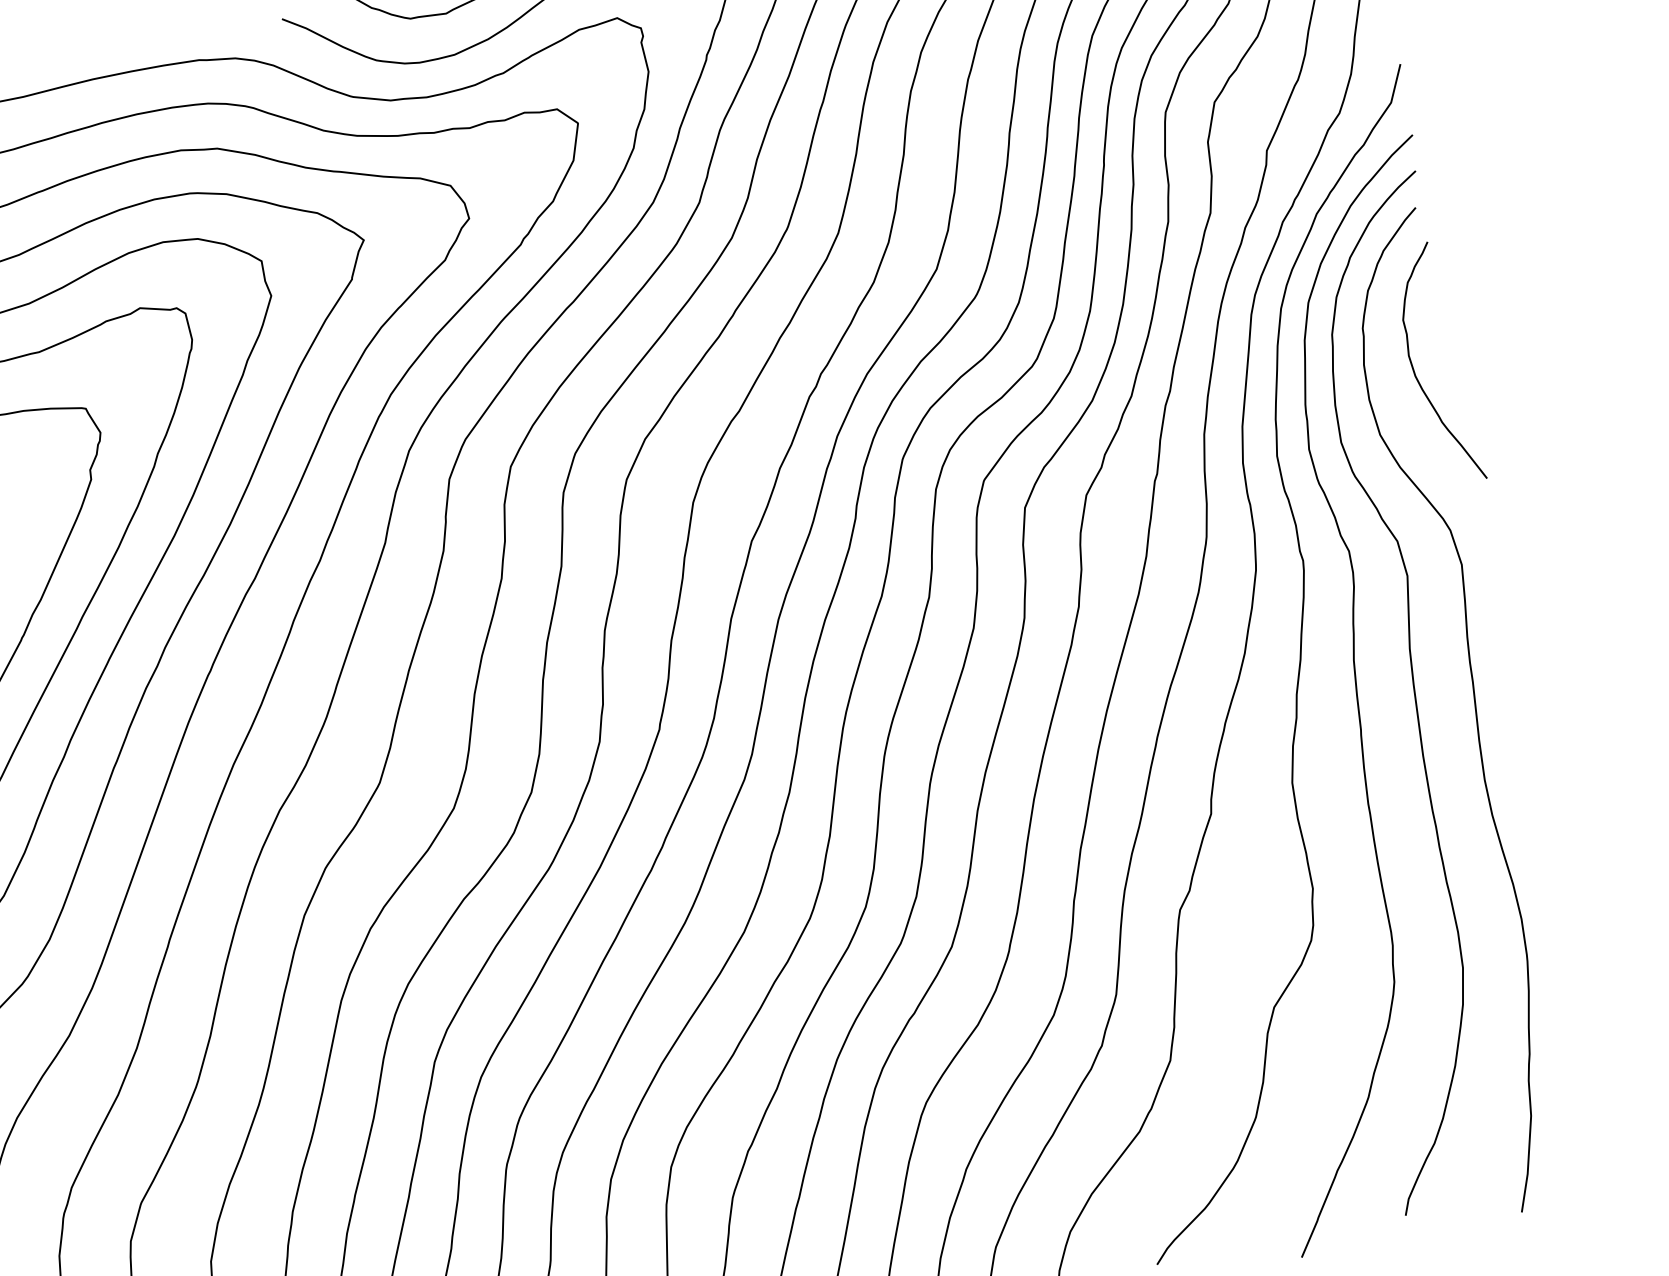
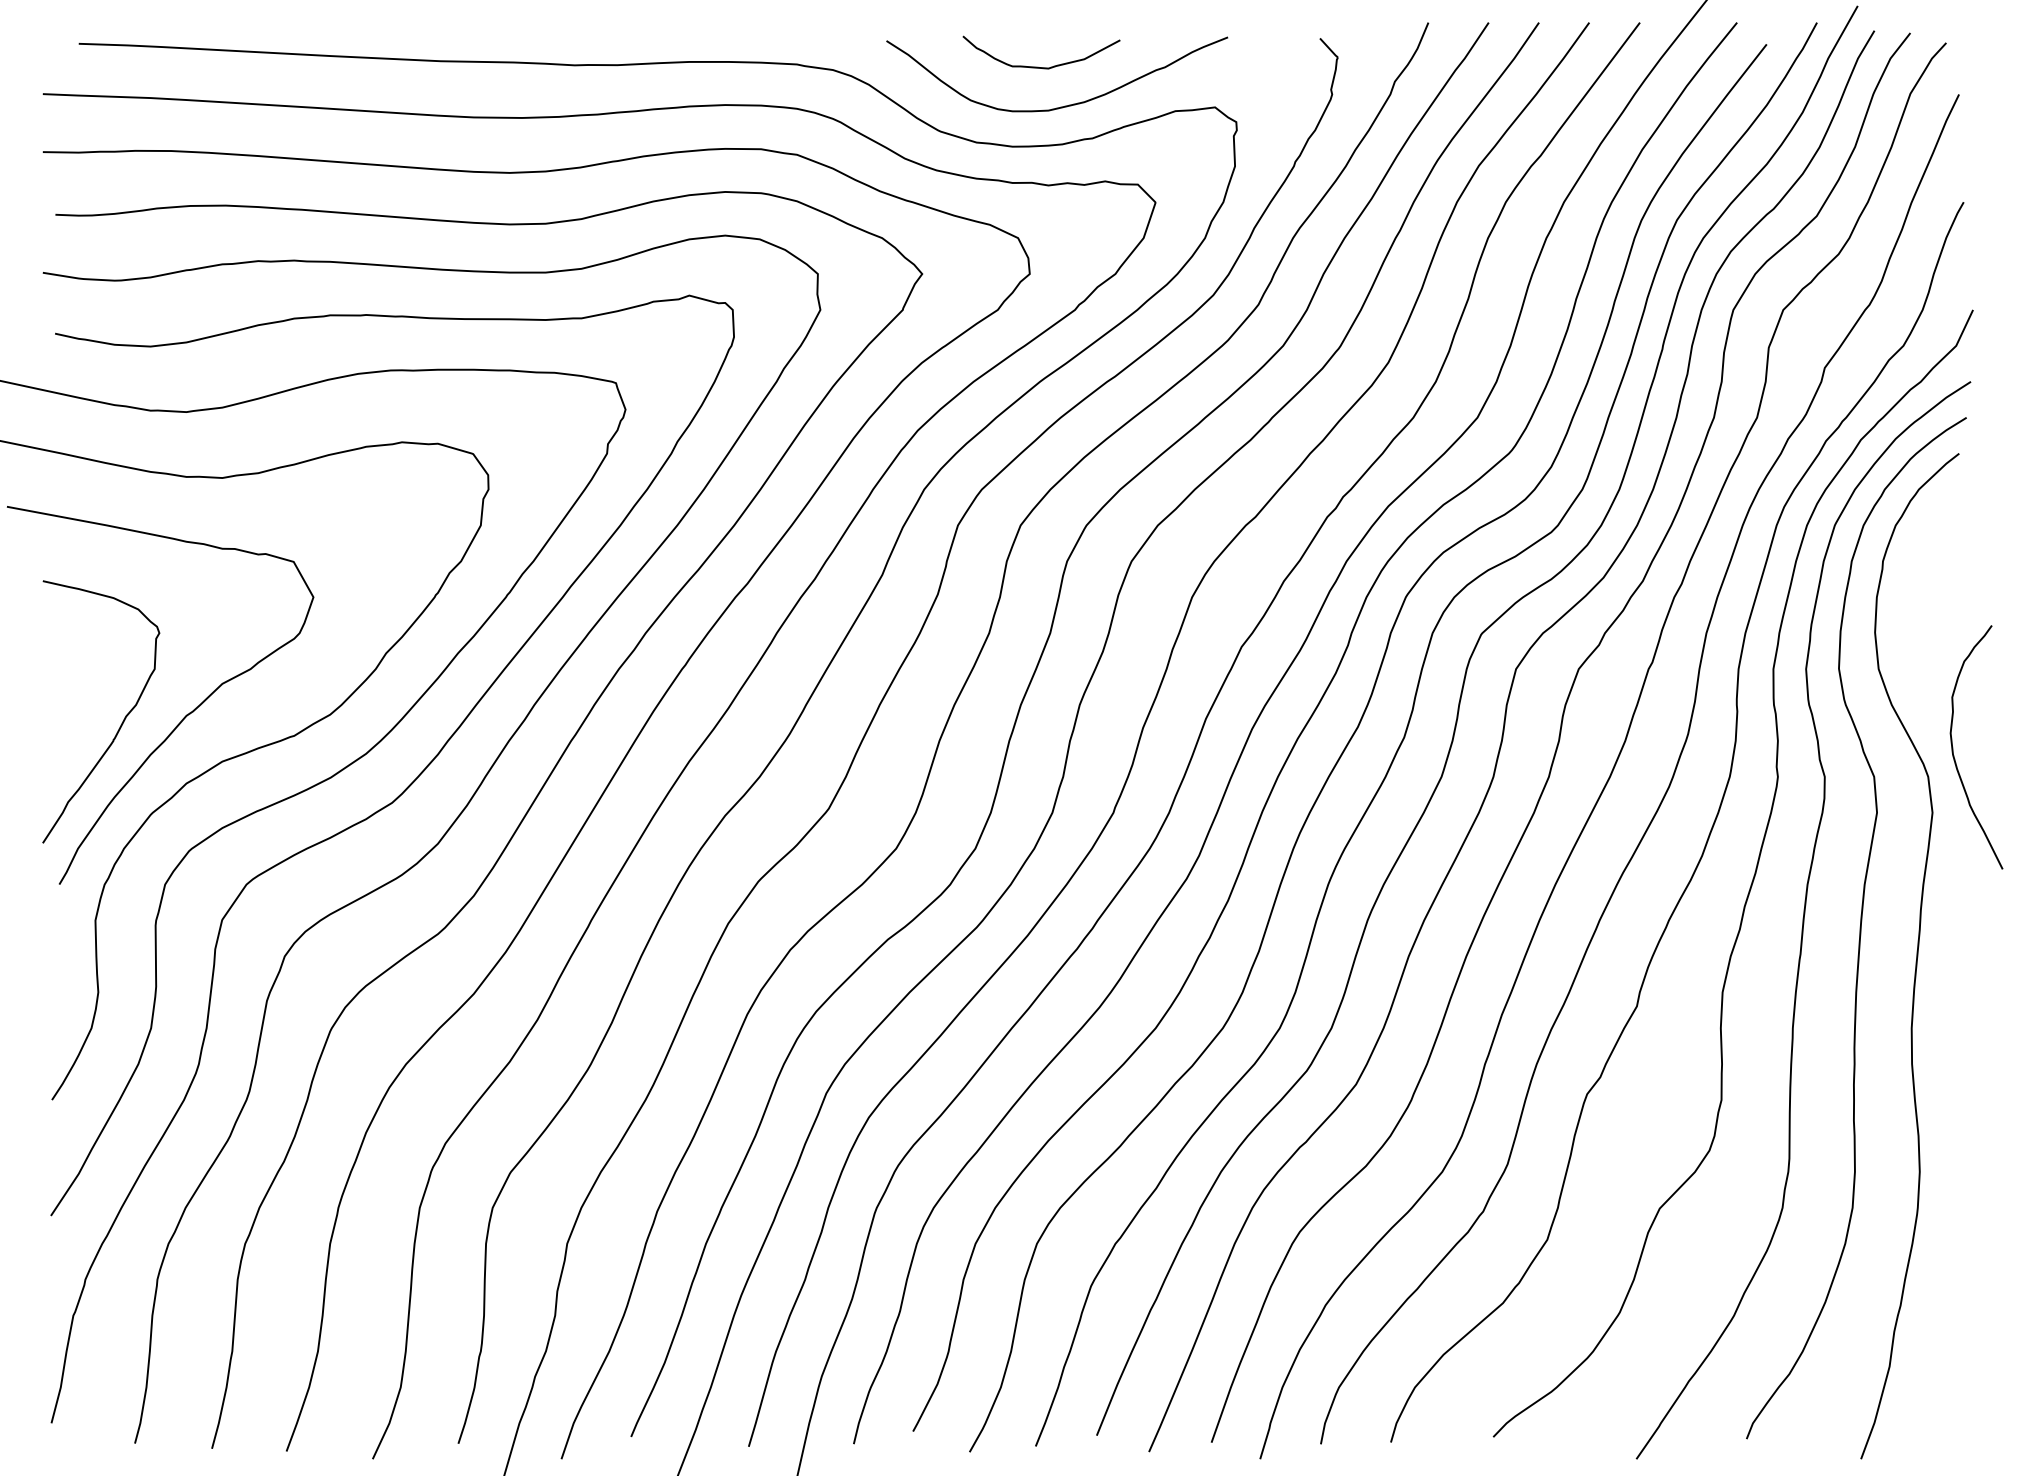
curve: (1414, 369) -> (1953, 747), moved

